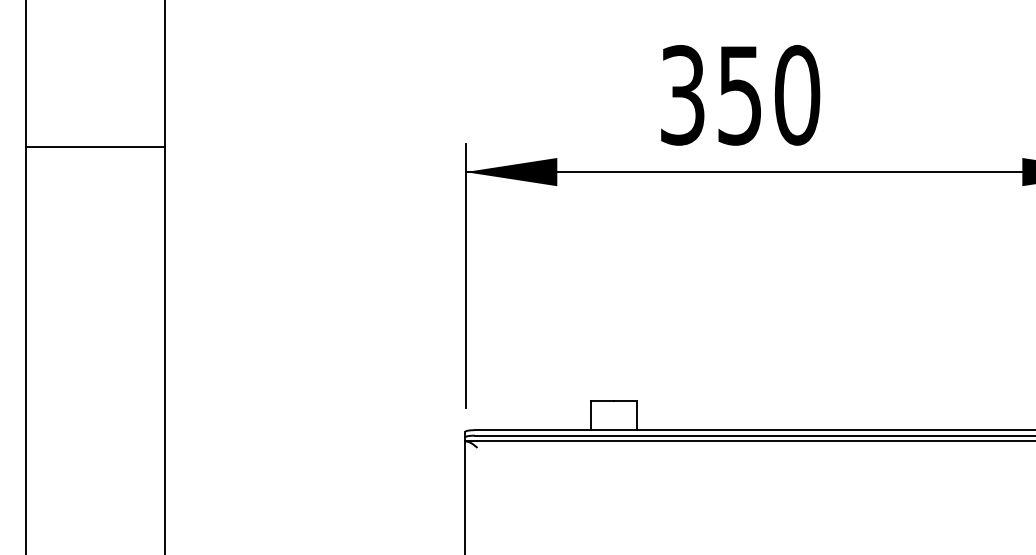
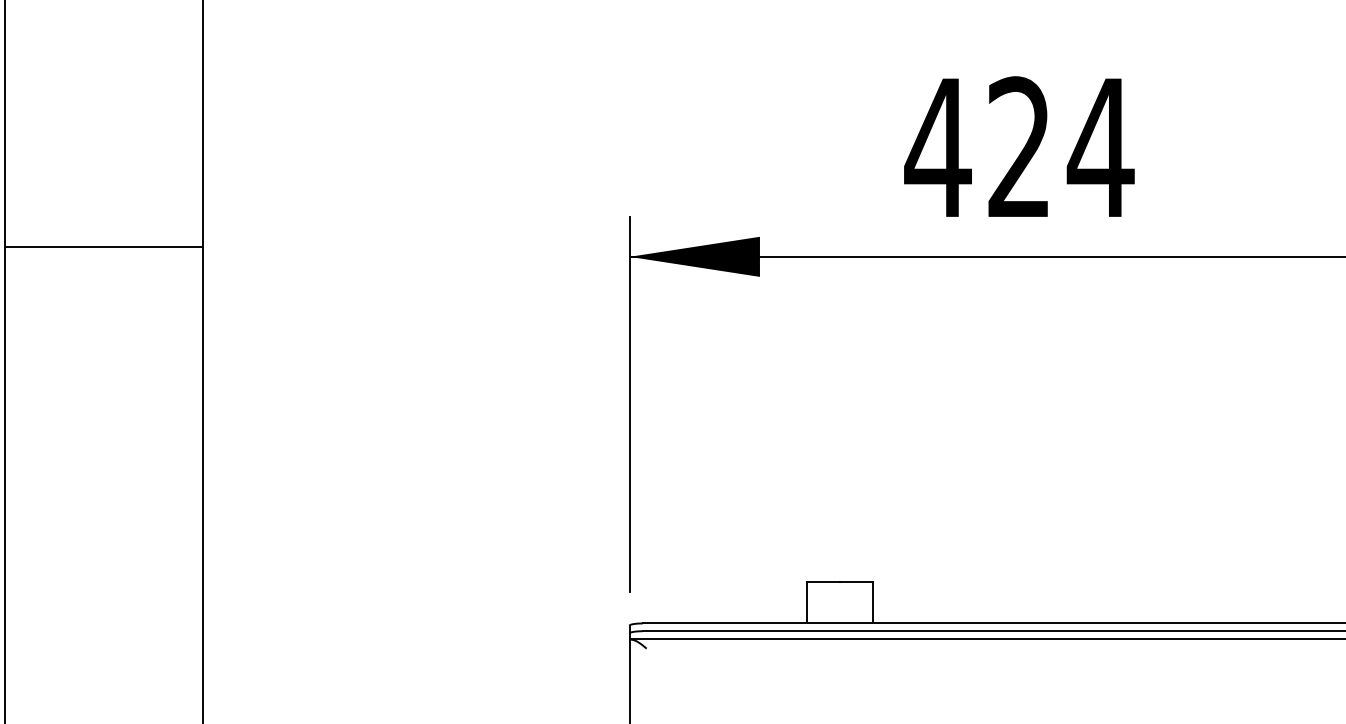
text: (739, 95) -> (1018, 148), 350 -> 424
line: (95, 147) -> (103, 247), moved

